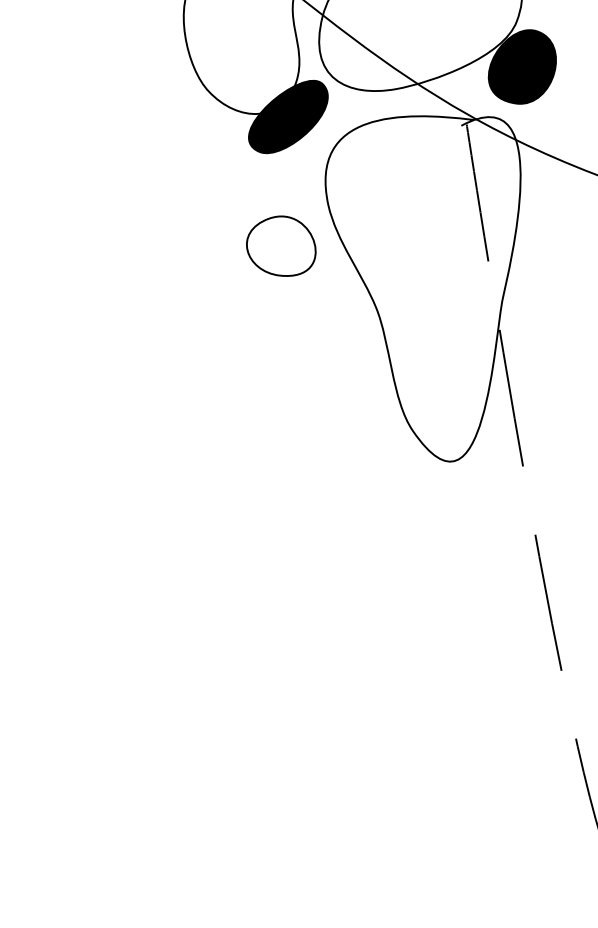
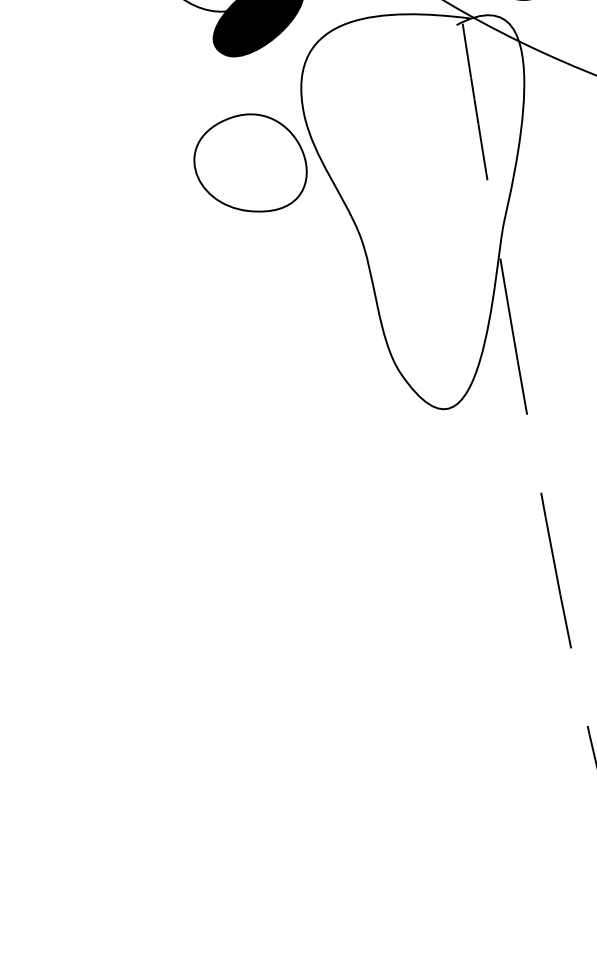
part: (281, 245) -> (250, 162), size x1.43

